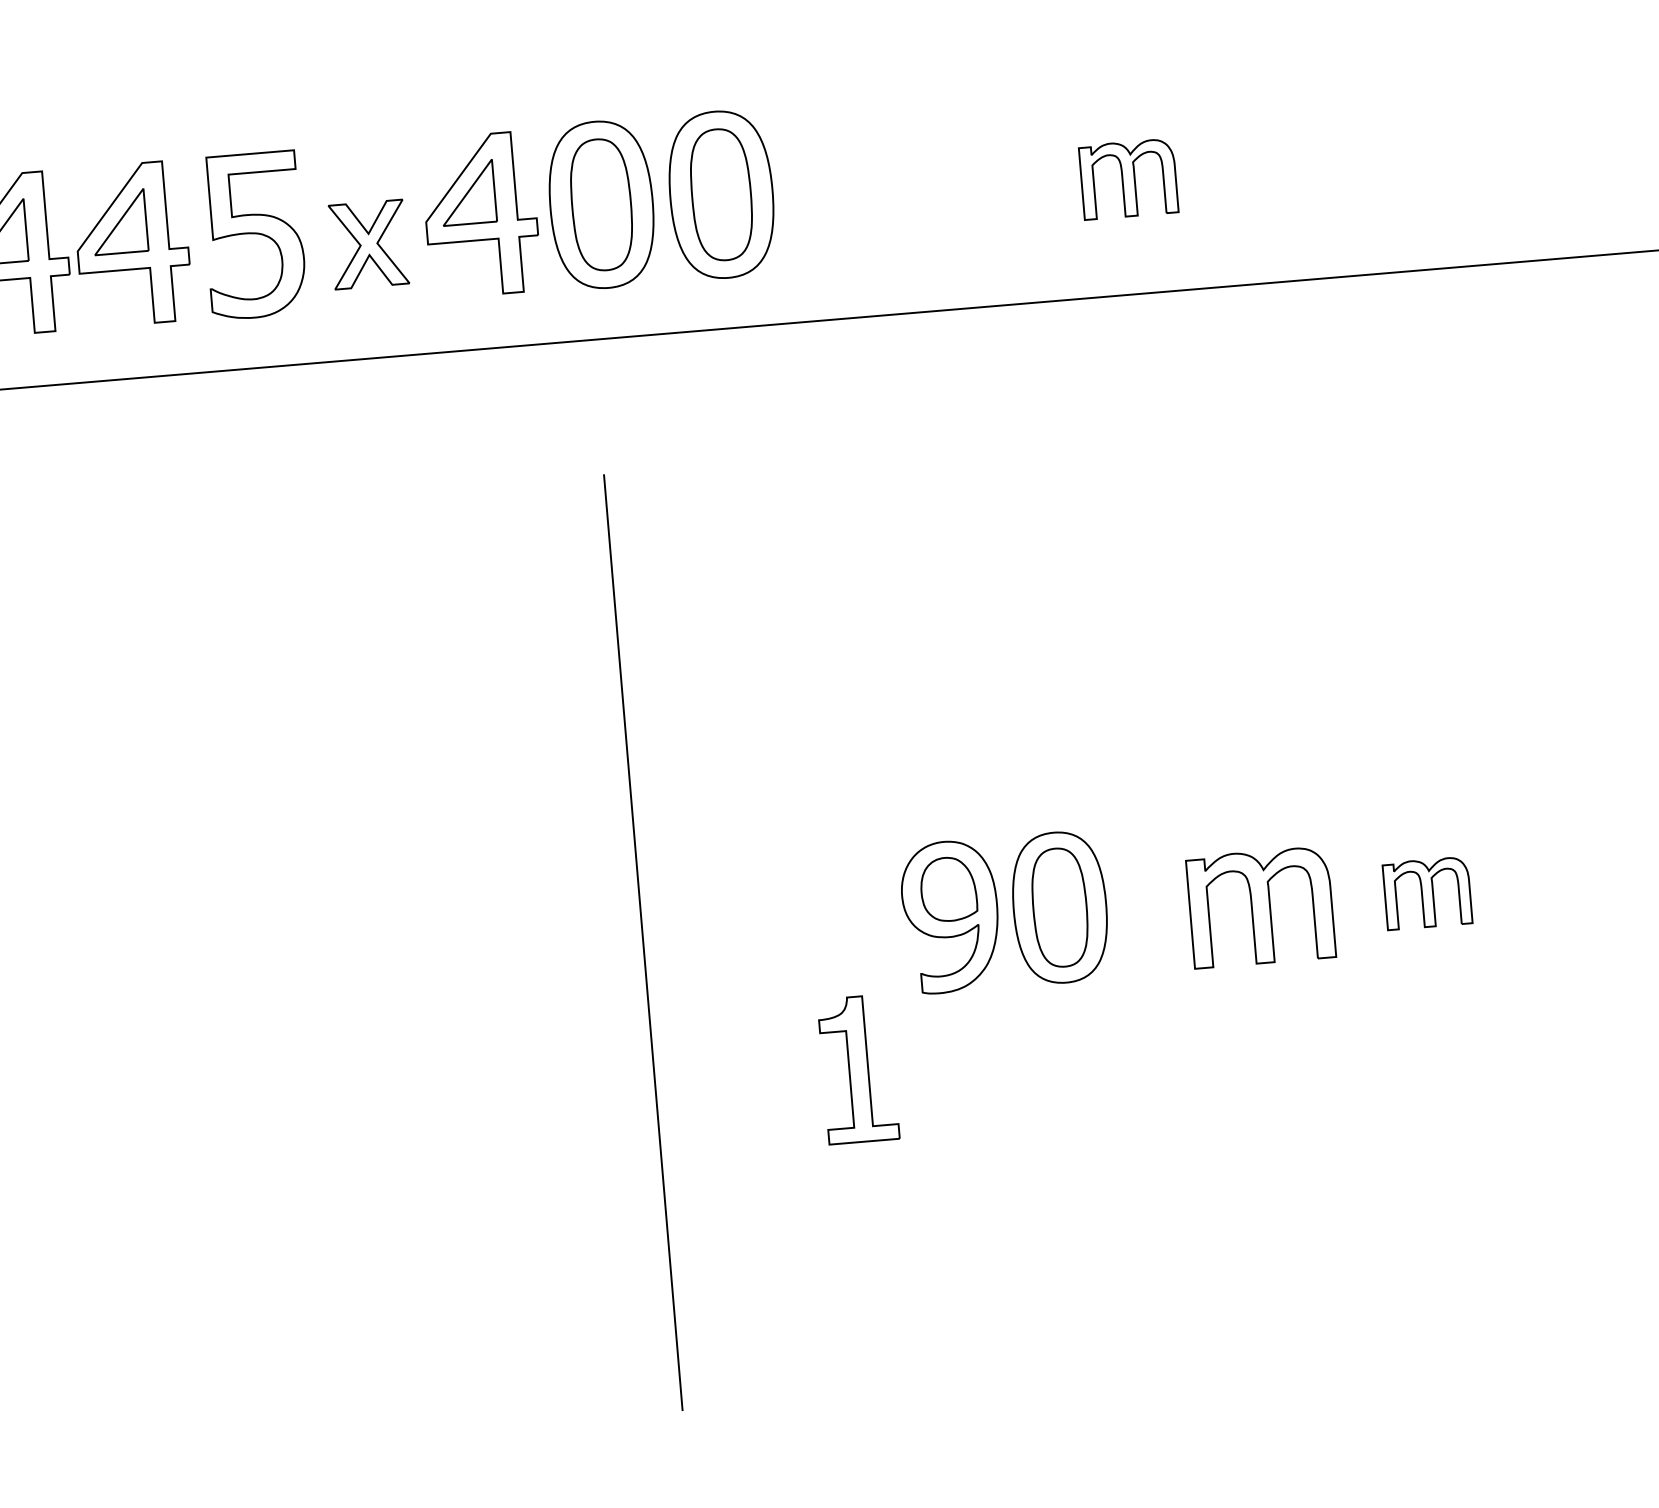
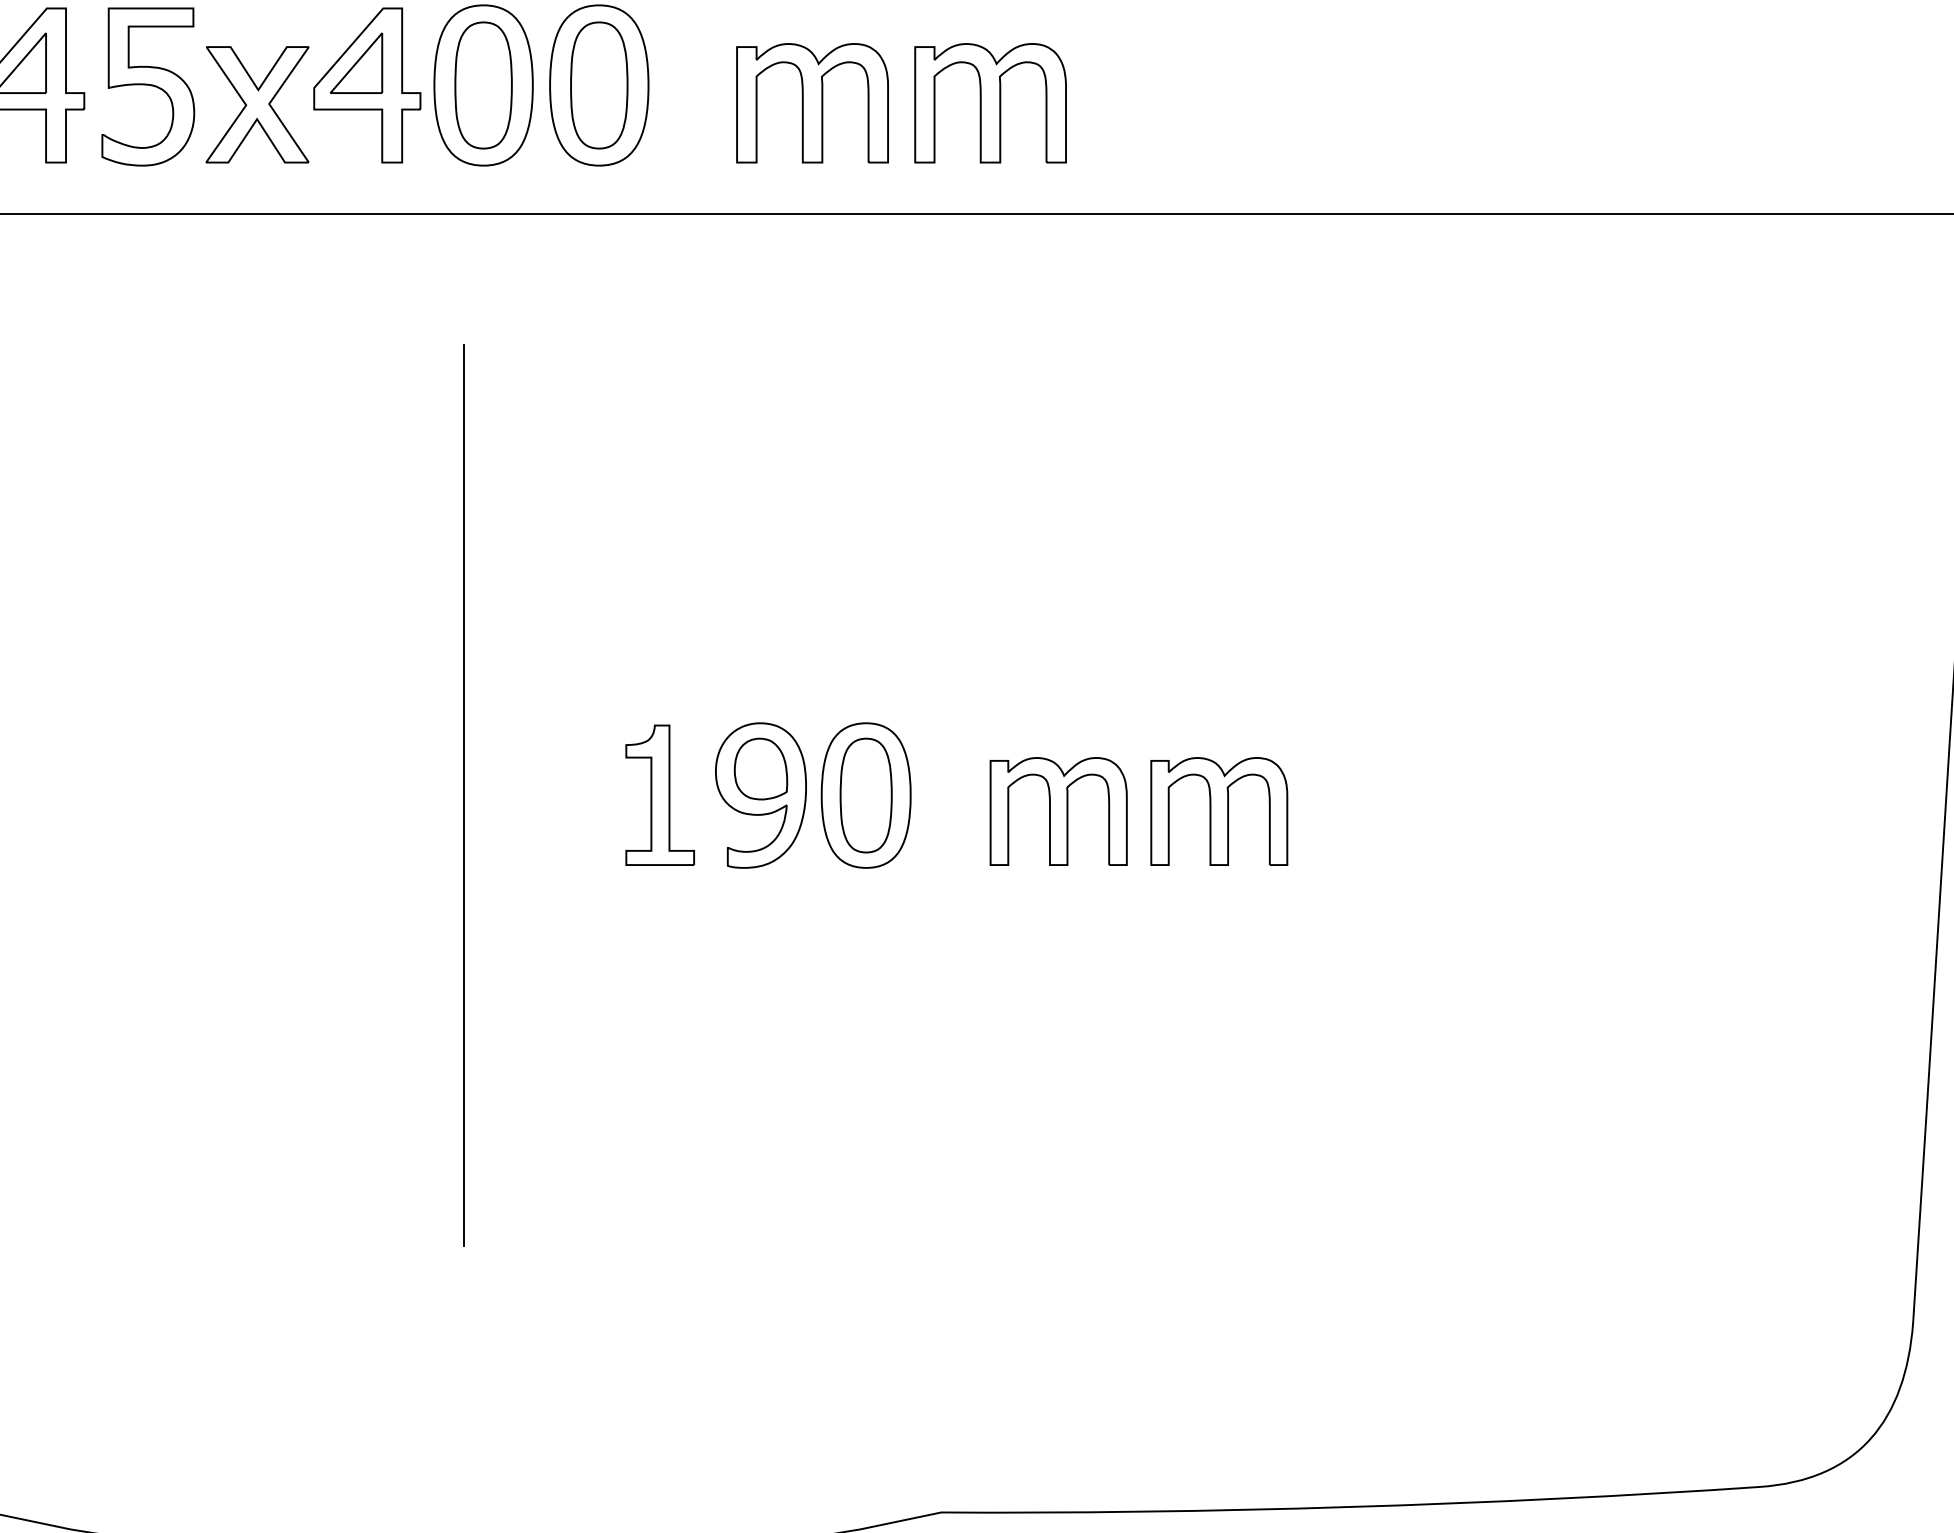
part: (1128, 179) -> (990, 103), size x1.67
part: (944, 194) -> (812, 103), added
part: (368, 244) -> (257, 104), size x1.43
part: (1427, 893) -> (1219, 811), size x1.67
part: (857, 1068) -> (659, 794), moved

